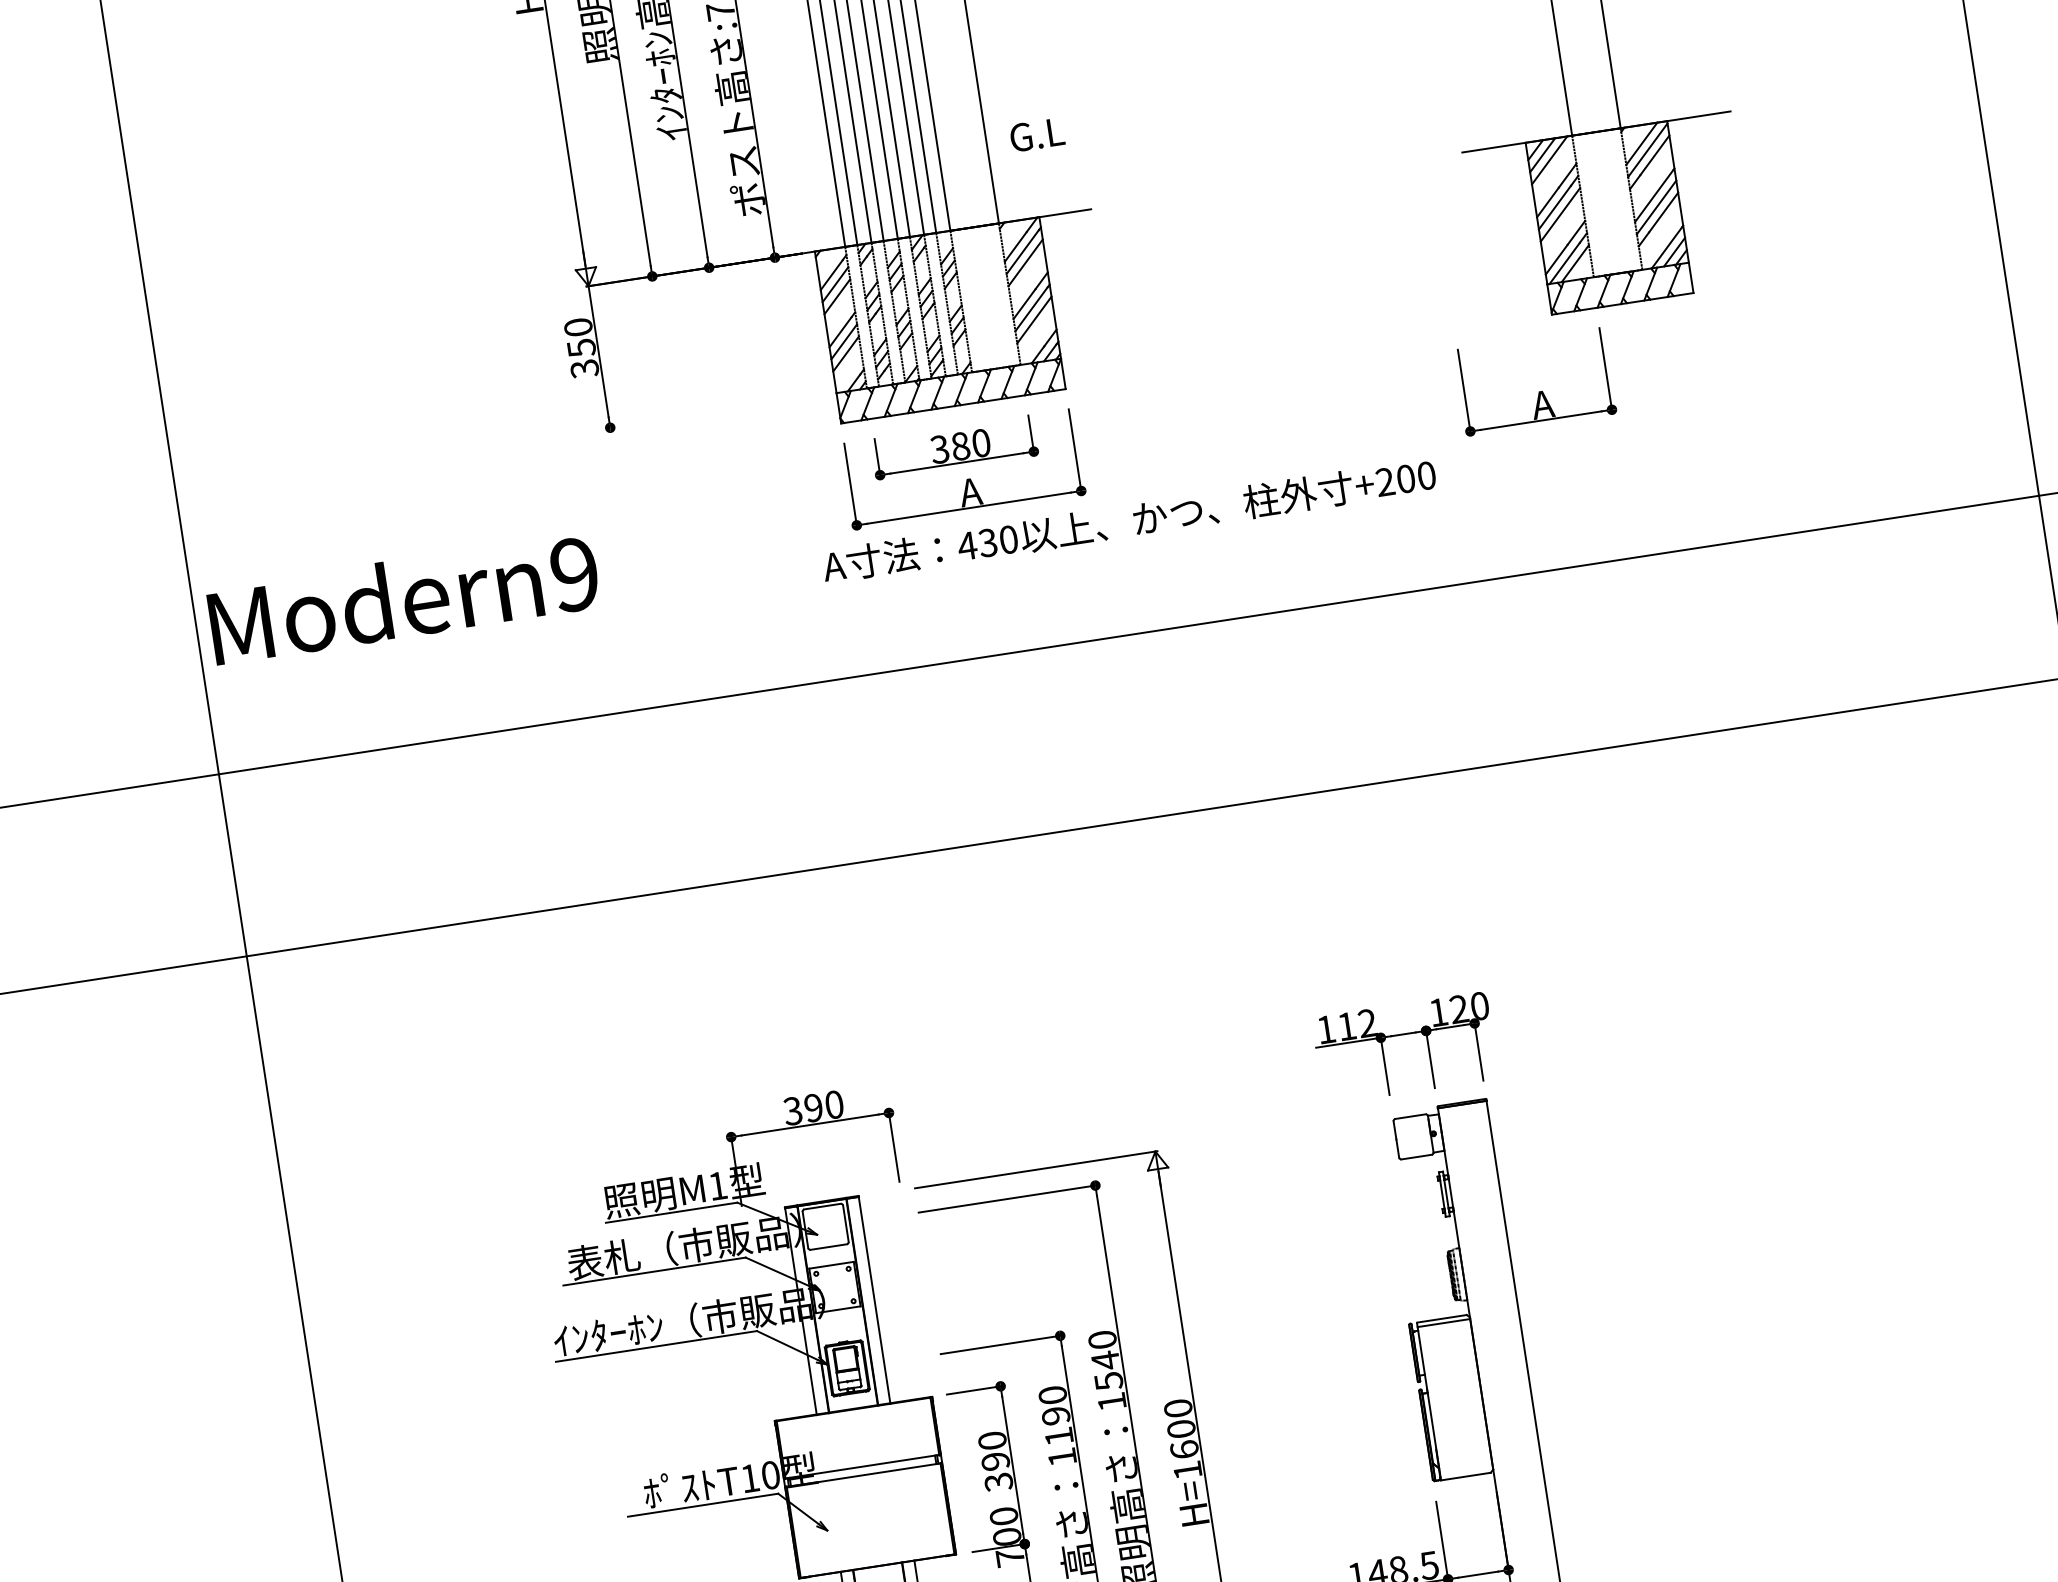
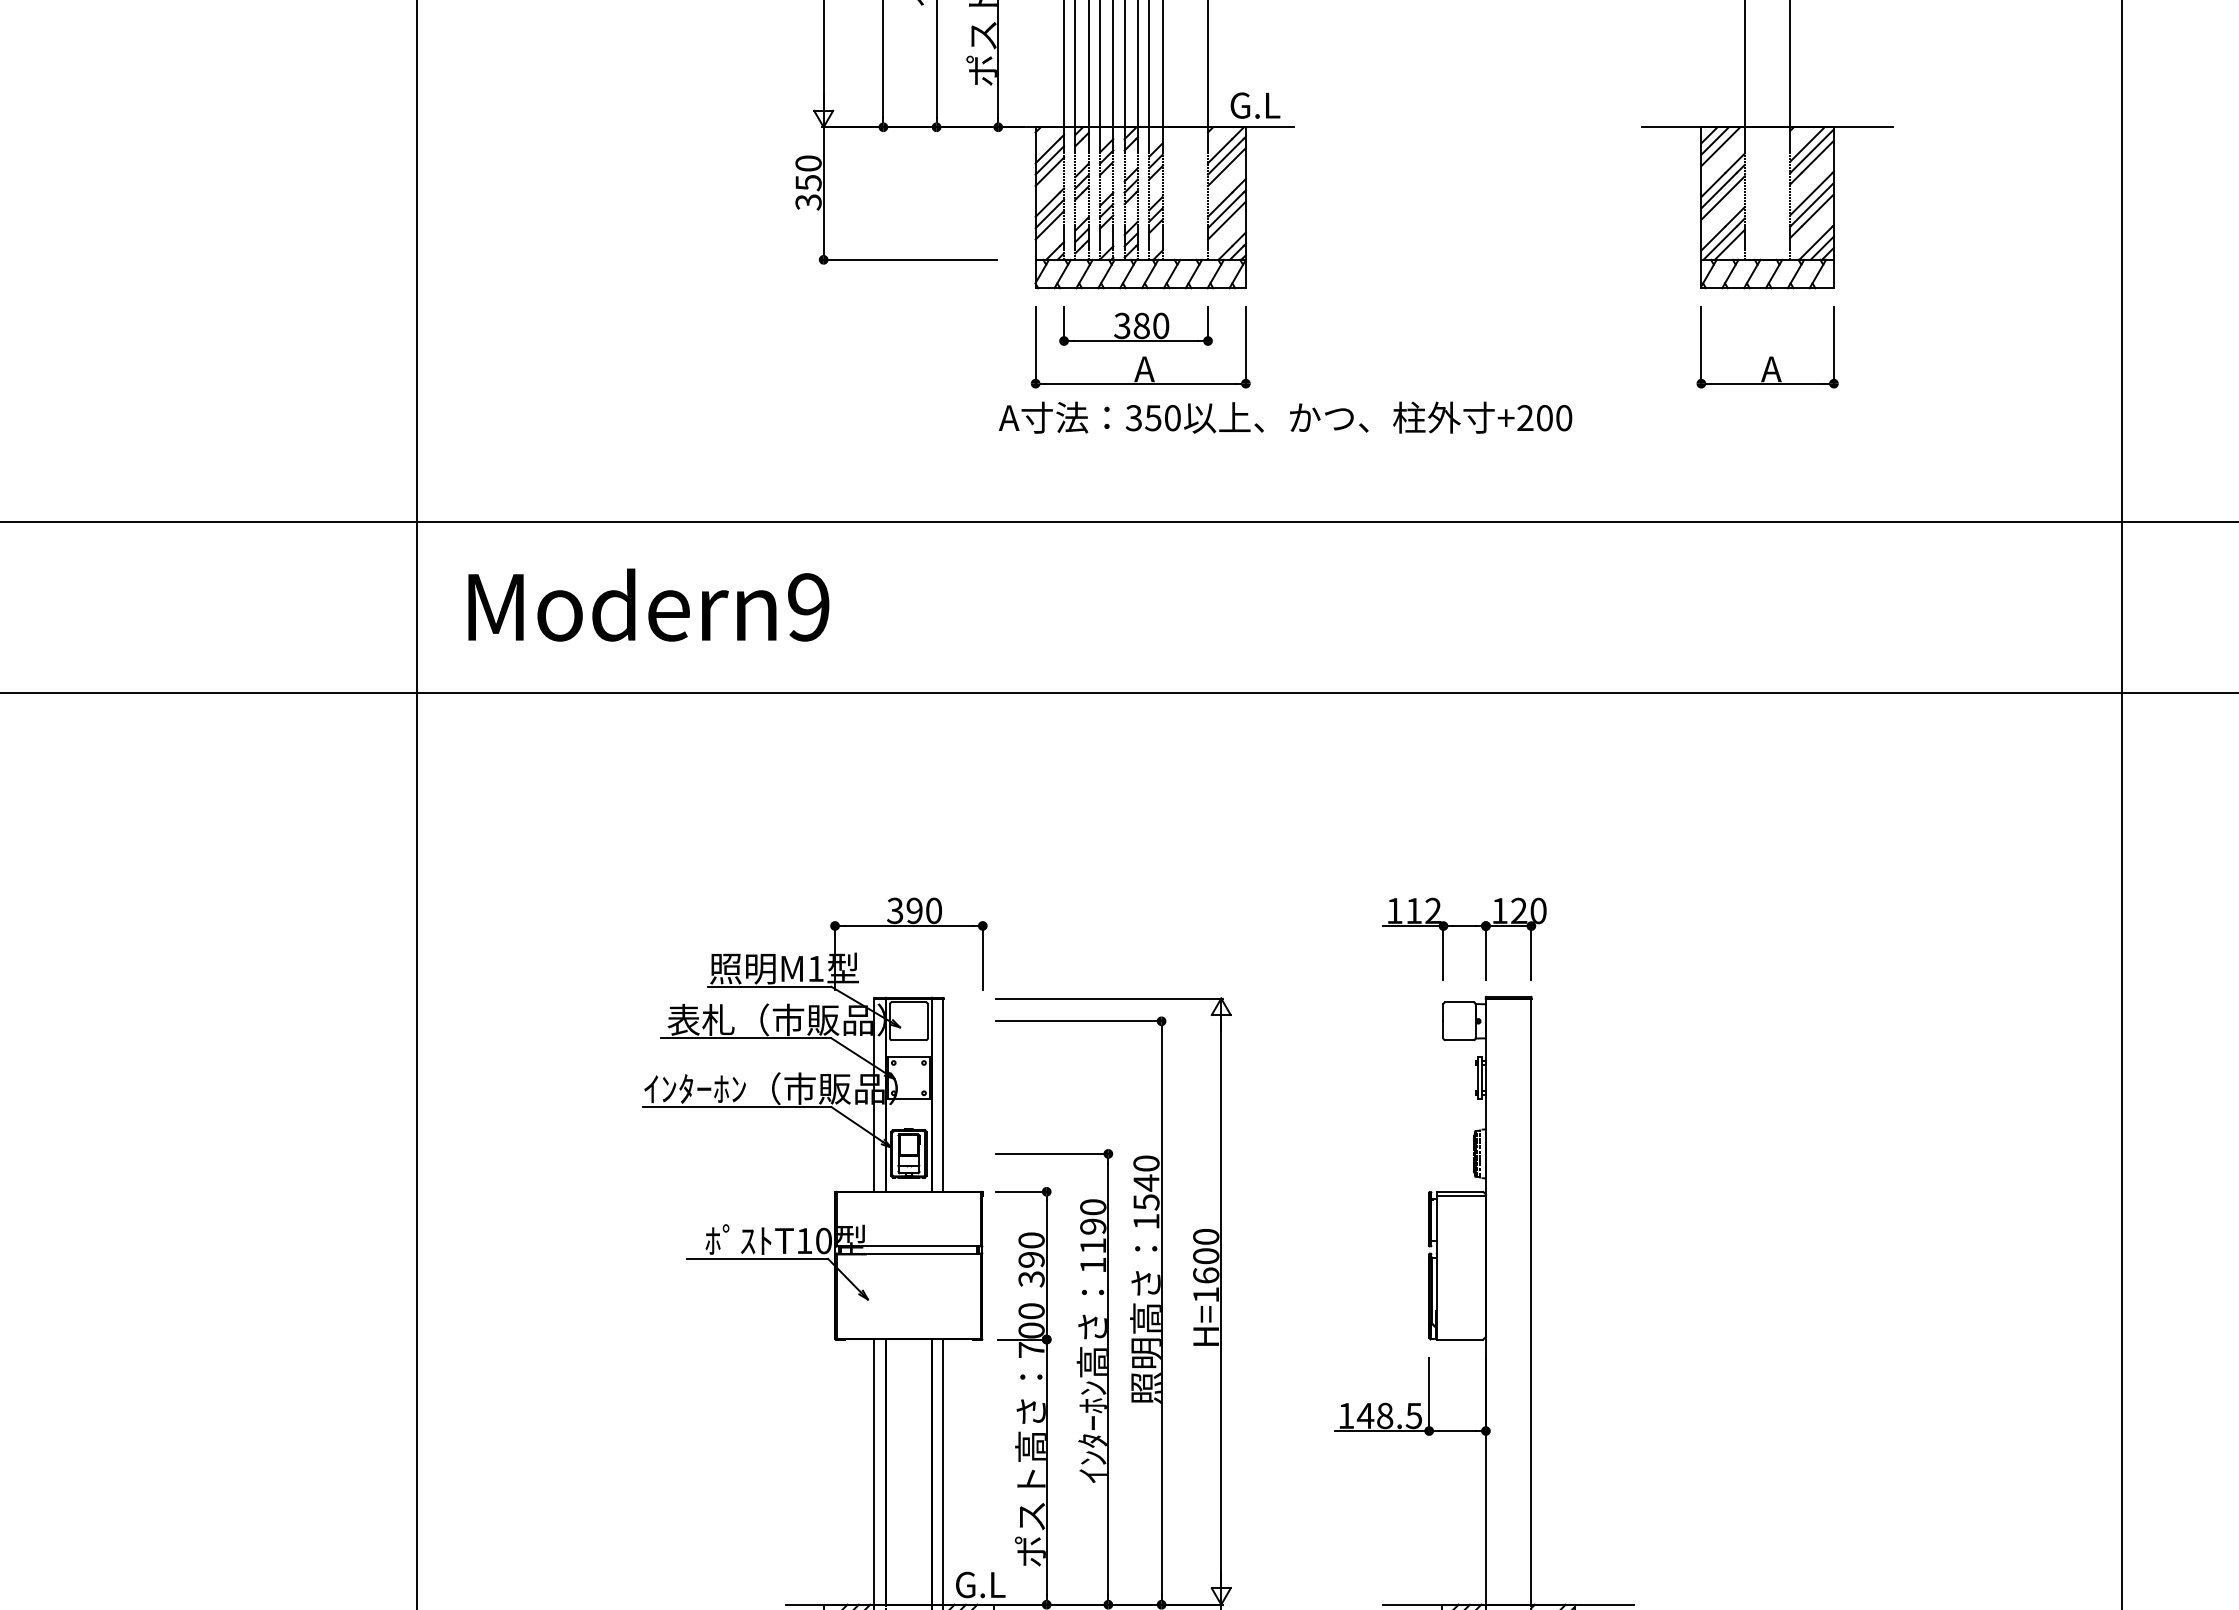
text: (1037, 134) -> (1255, 105), moved
part: (1538, 391) -> (1769, 356), moved
line: (700, 413) -> (908, 259), added
text: (977, 544) -> (1143, 418), 430 -> 350
text: (403, 597) -> (648, 604), moved

